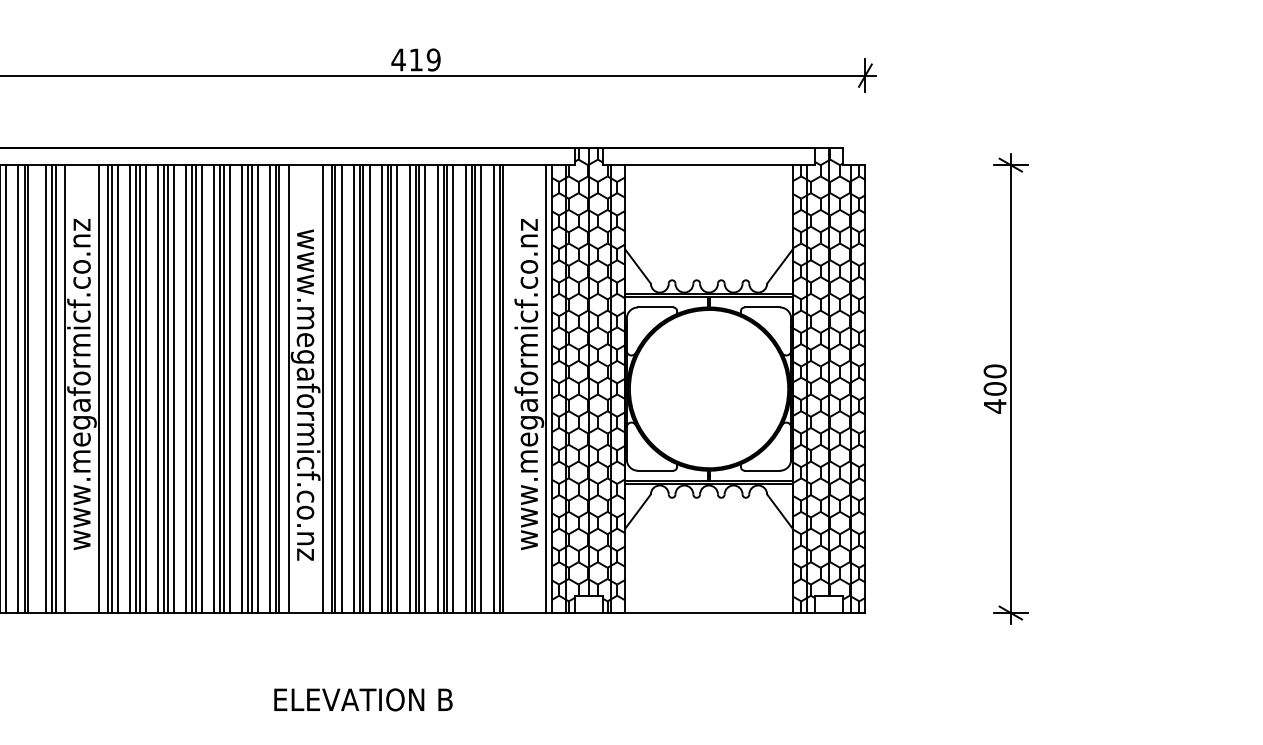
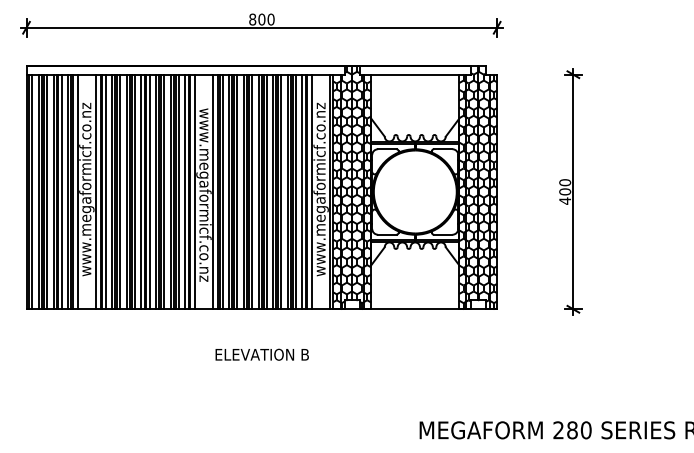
text: (415, 59) -> (261, 19), 419 -> 800
line: (33, 388) -> (61, 191), added
line: (512, 388) -> (312, 191), added
text: (361, 699) -> (261, 354), moved

